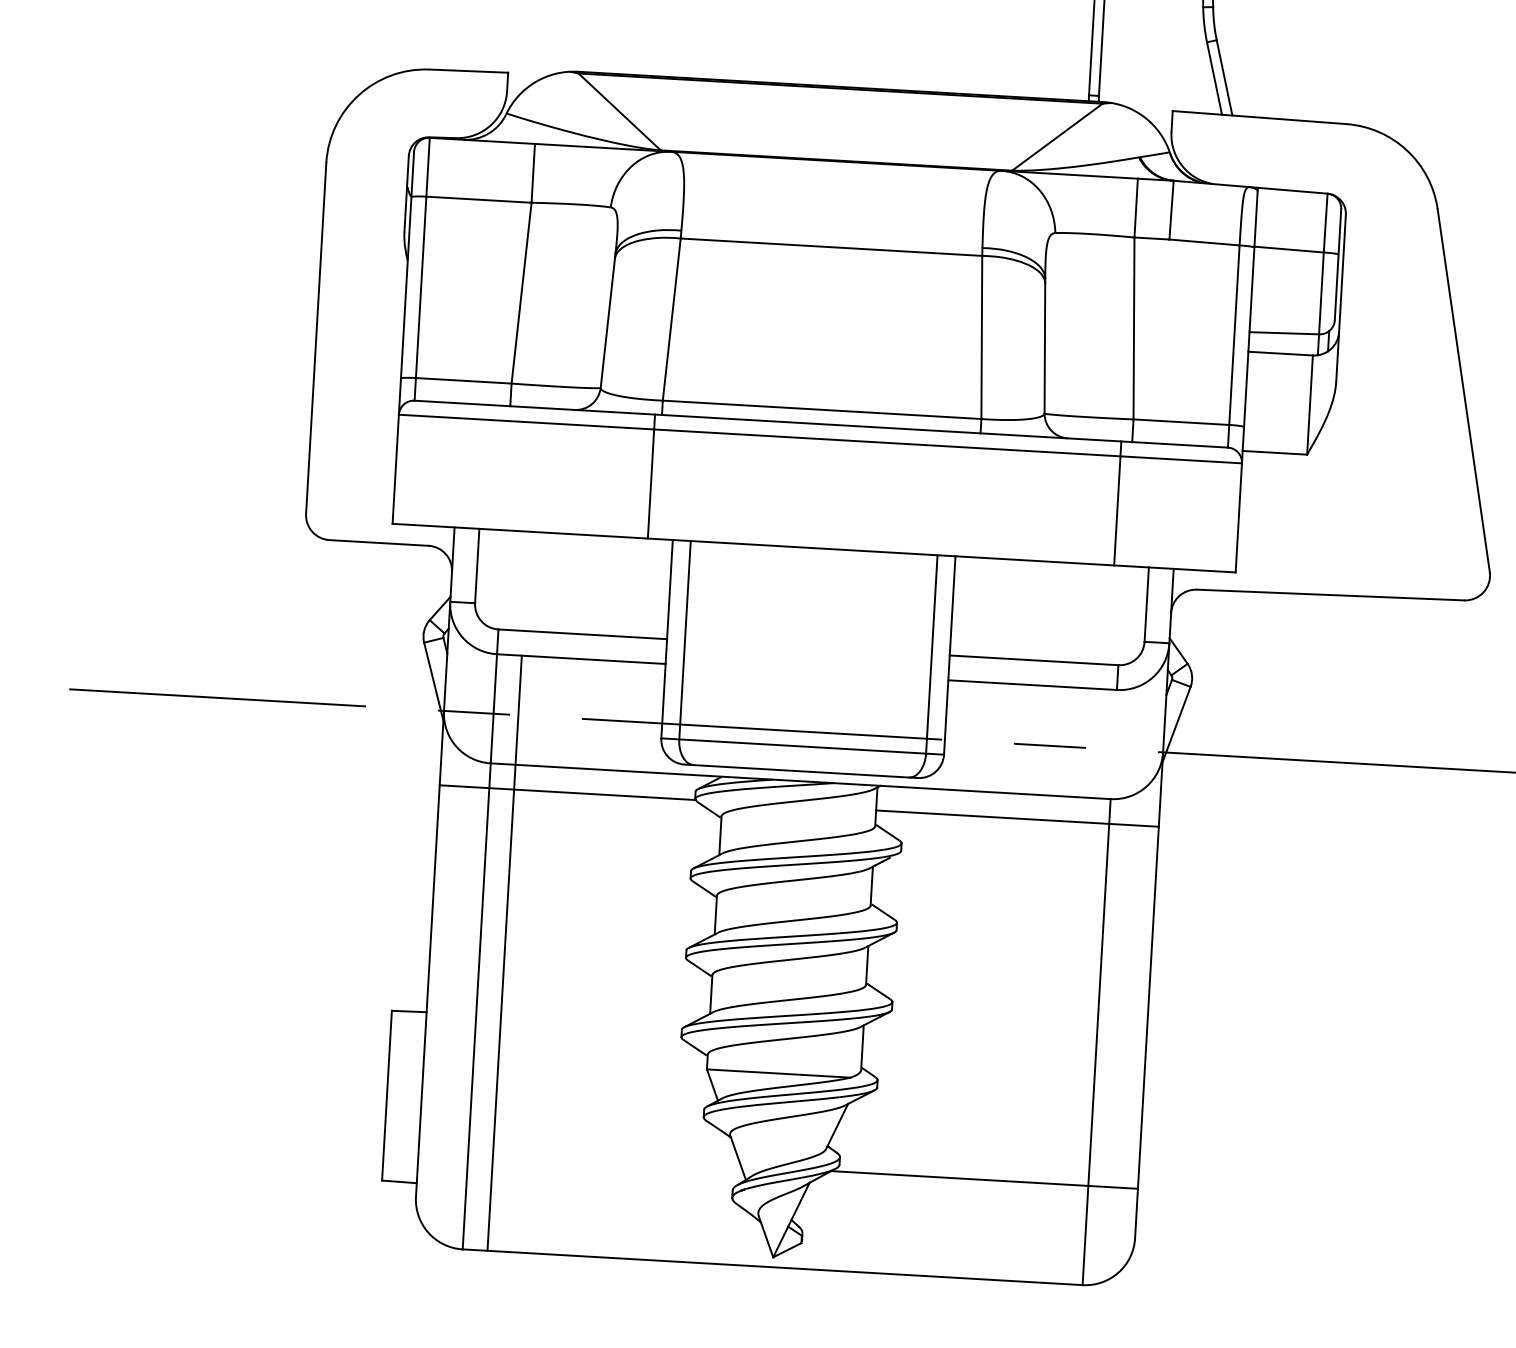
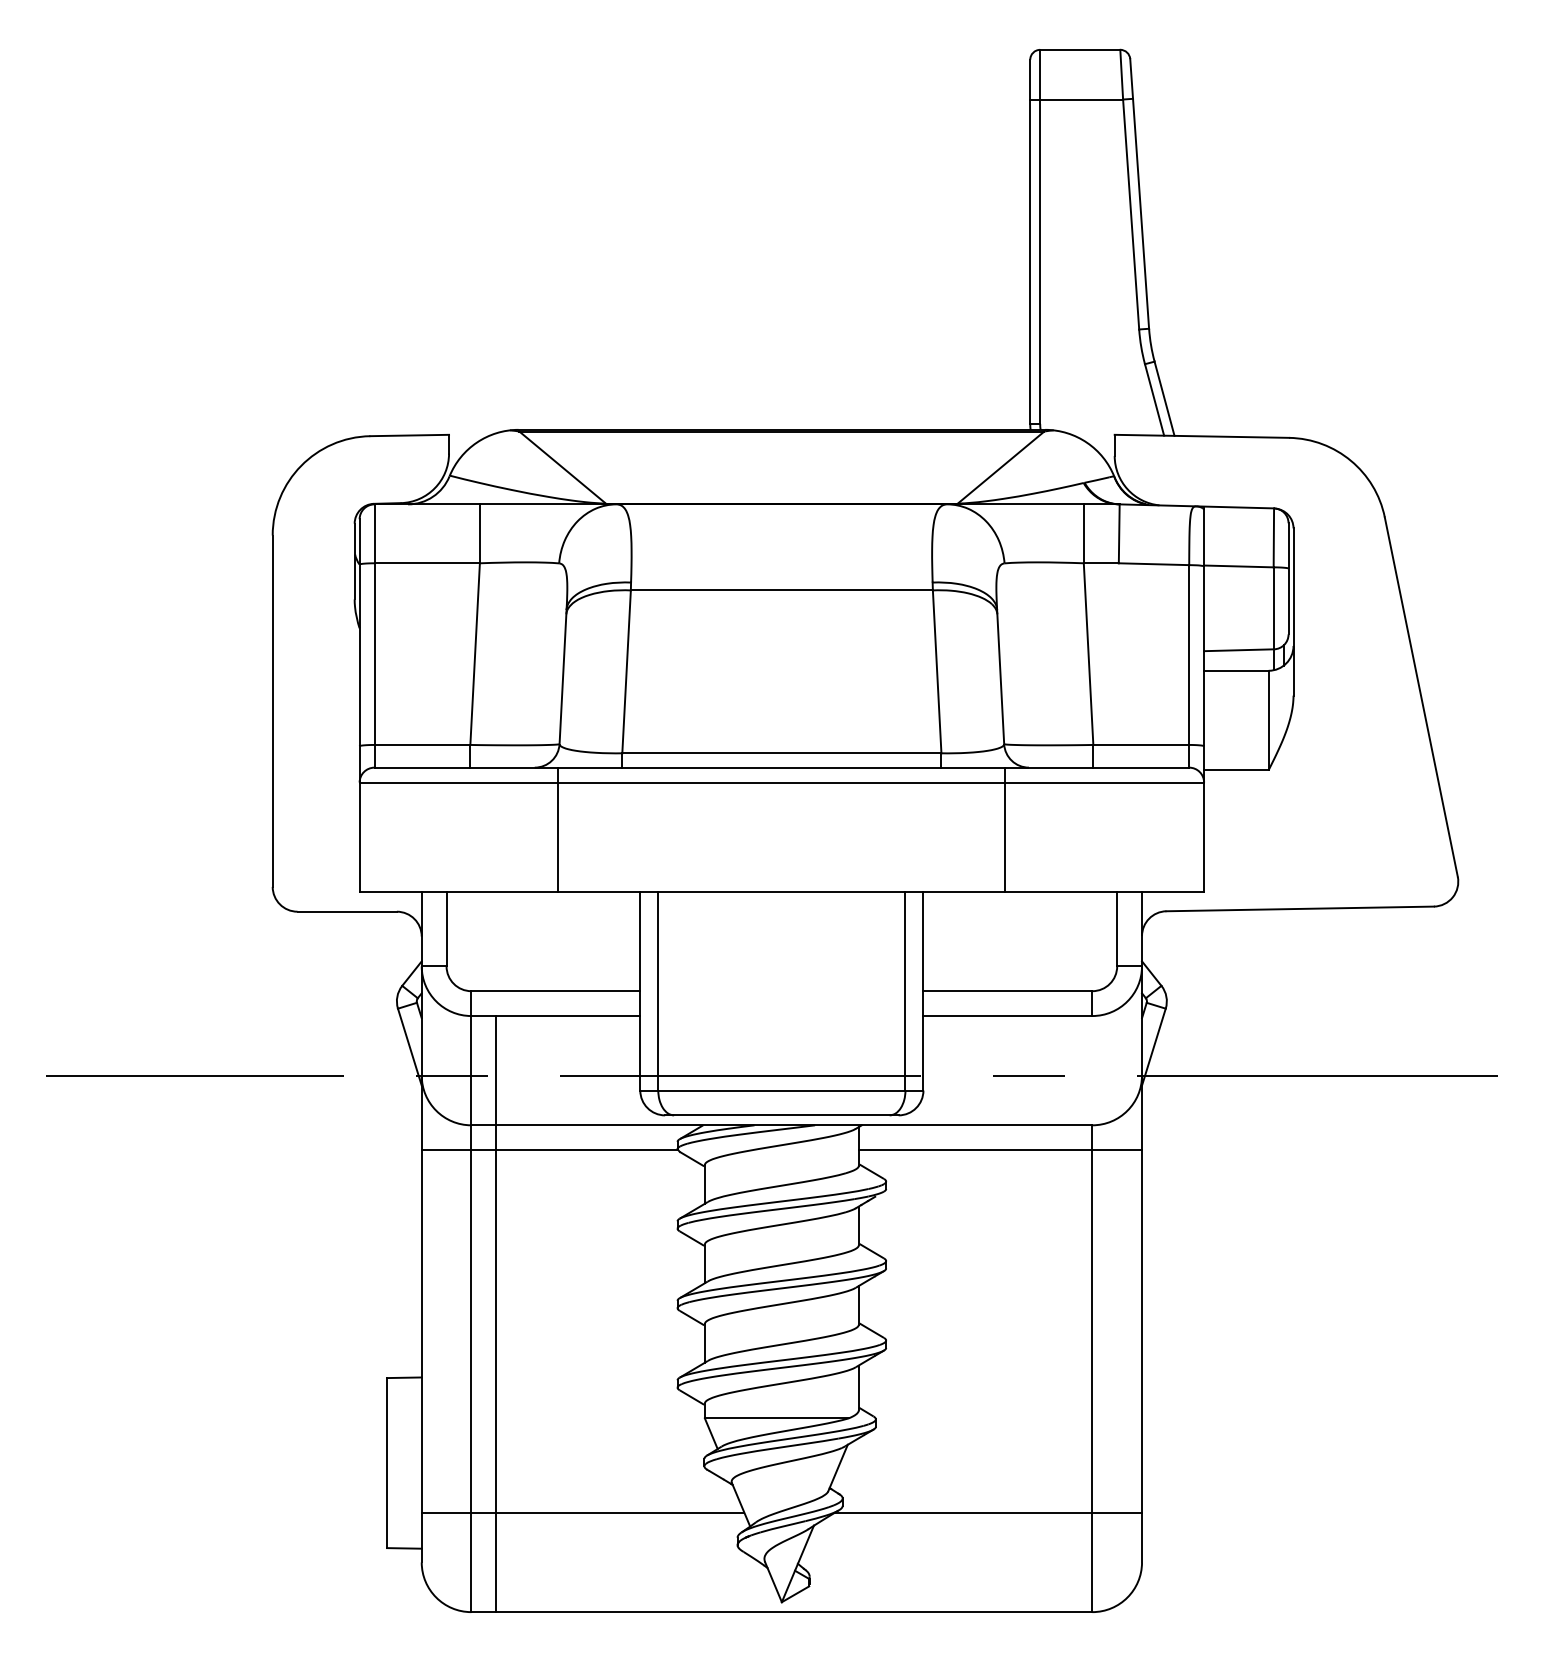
line: (651, 476) -> (558, 829), moved
line: (1117, 503) -> (1005, 829), moved
line: (579, 1156) -> (582, 1512), added

